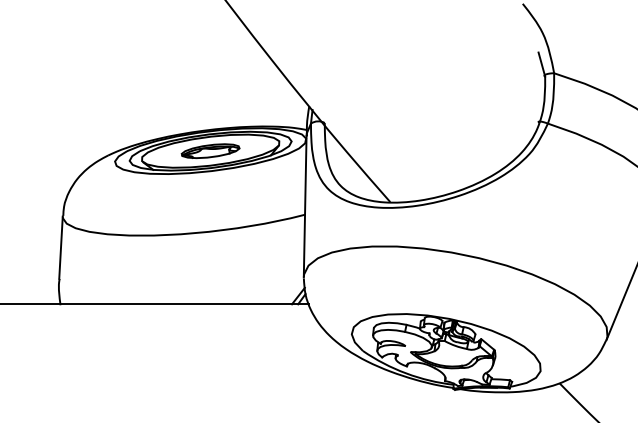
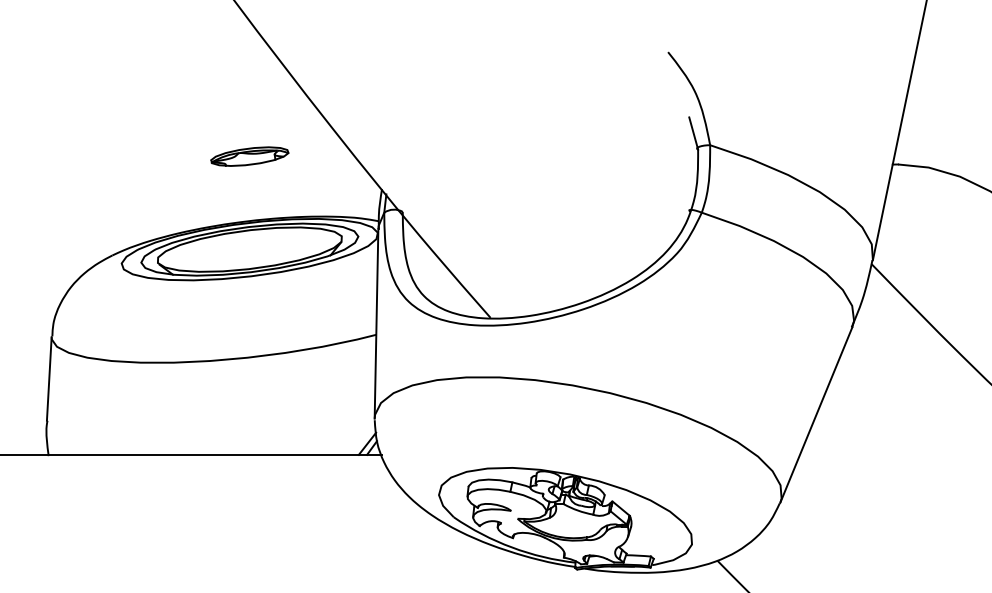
part: (210, 151) -> (249, 156), moved

